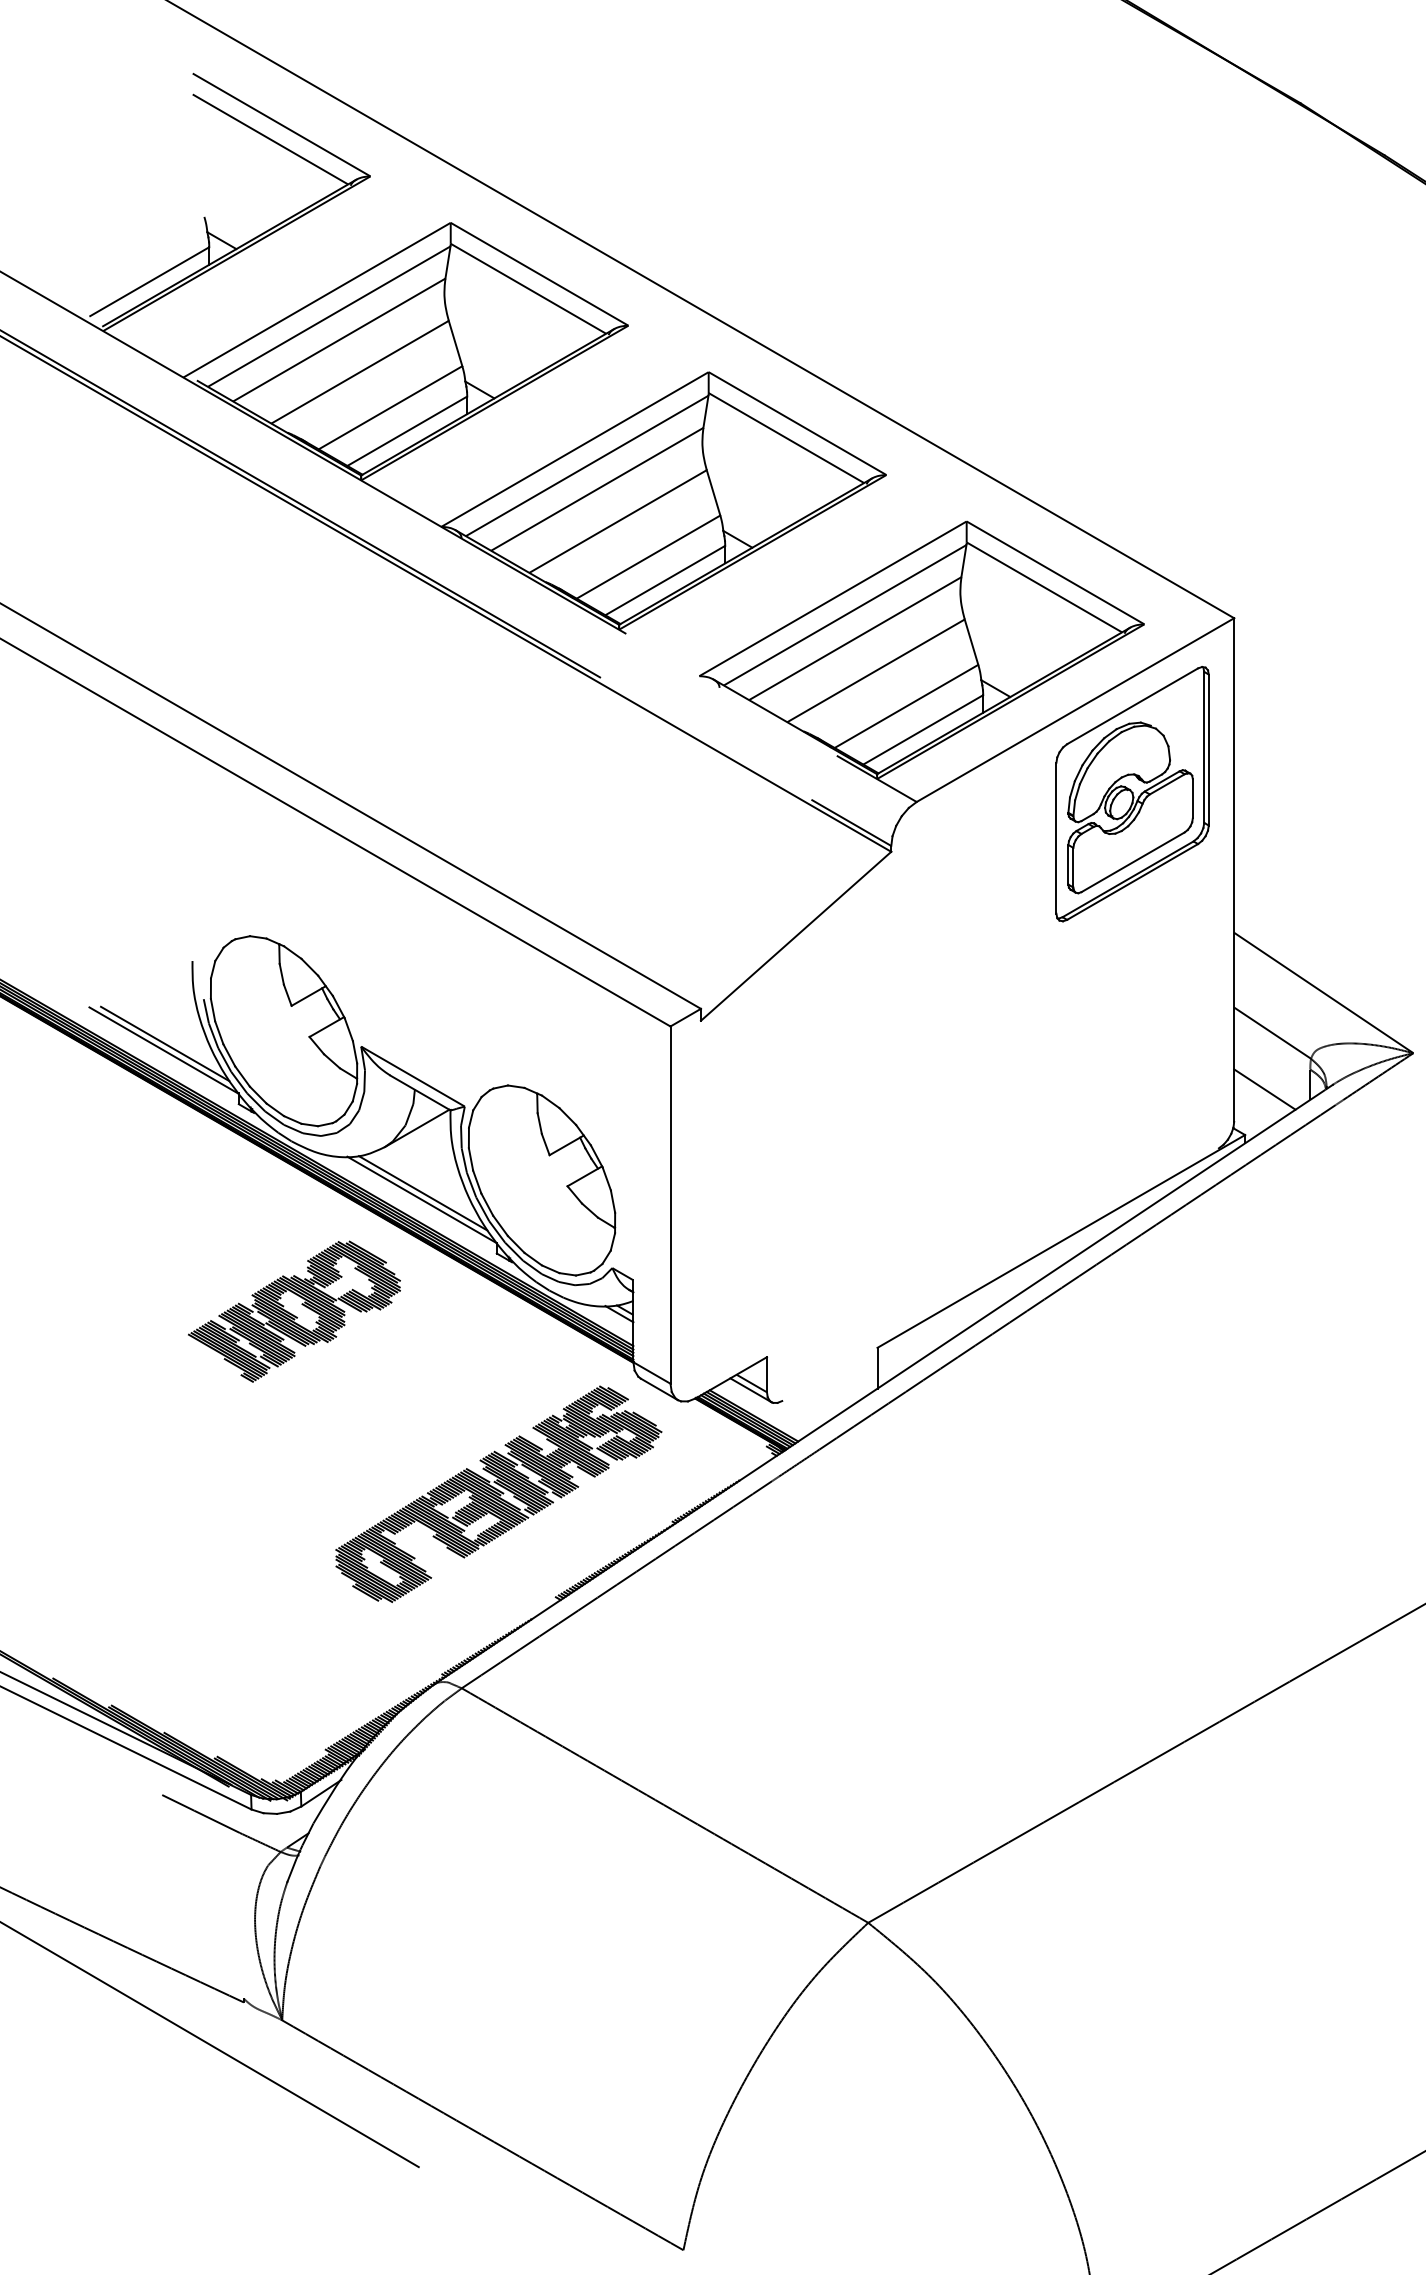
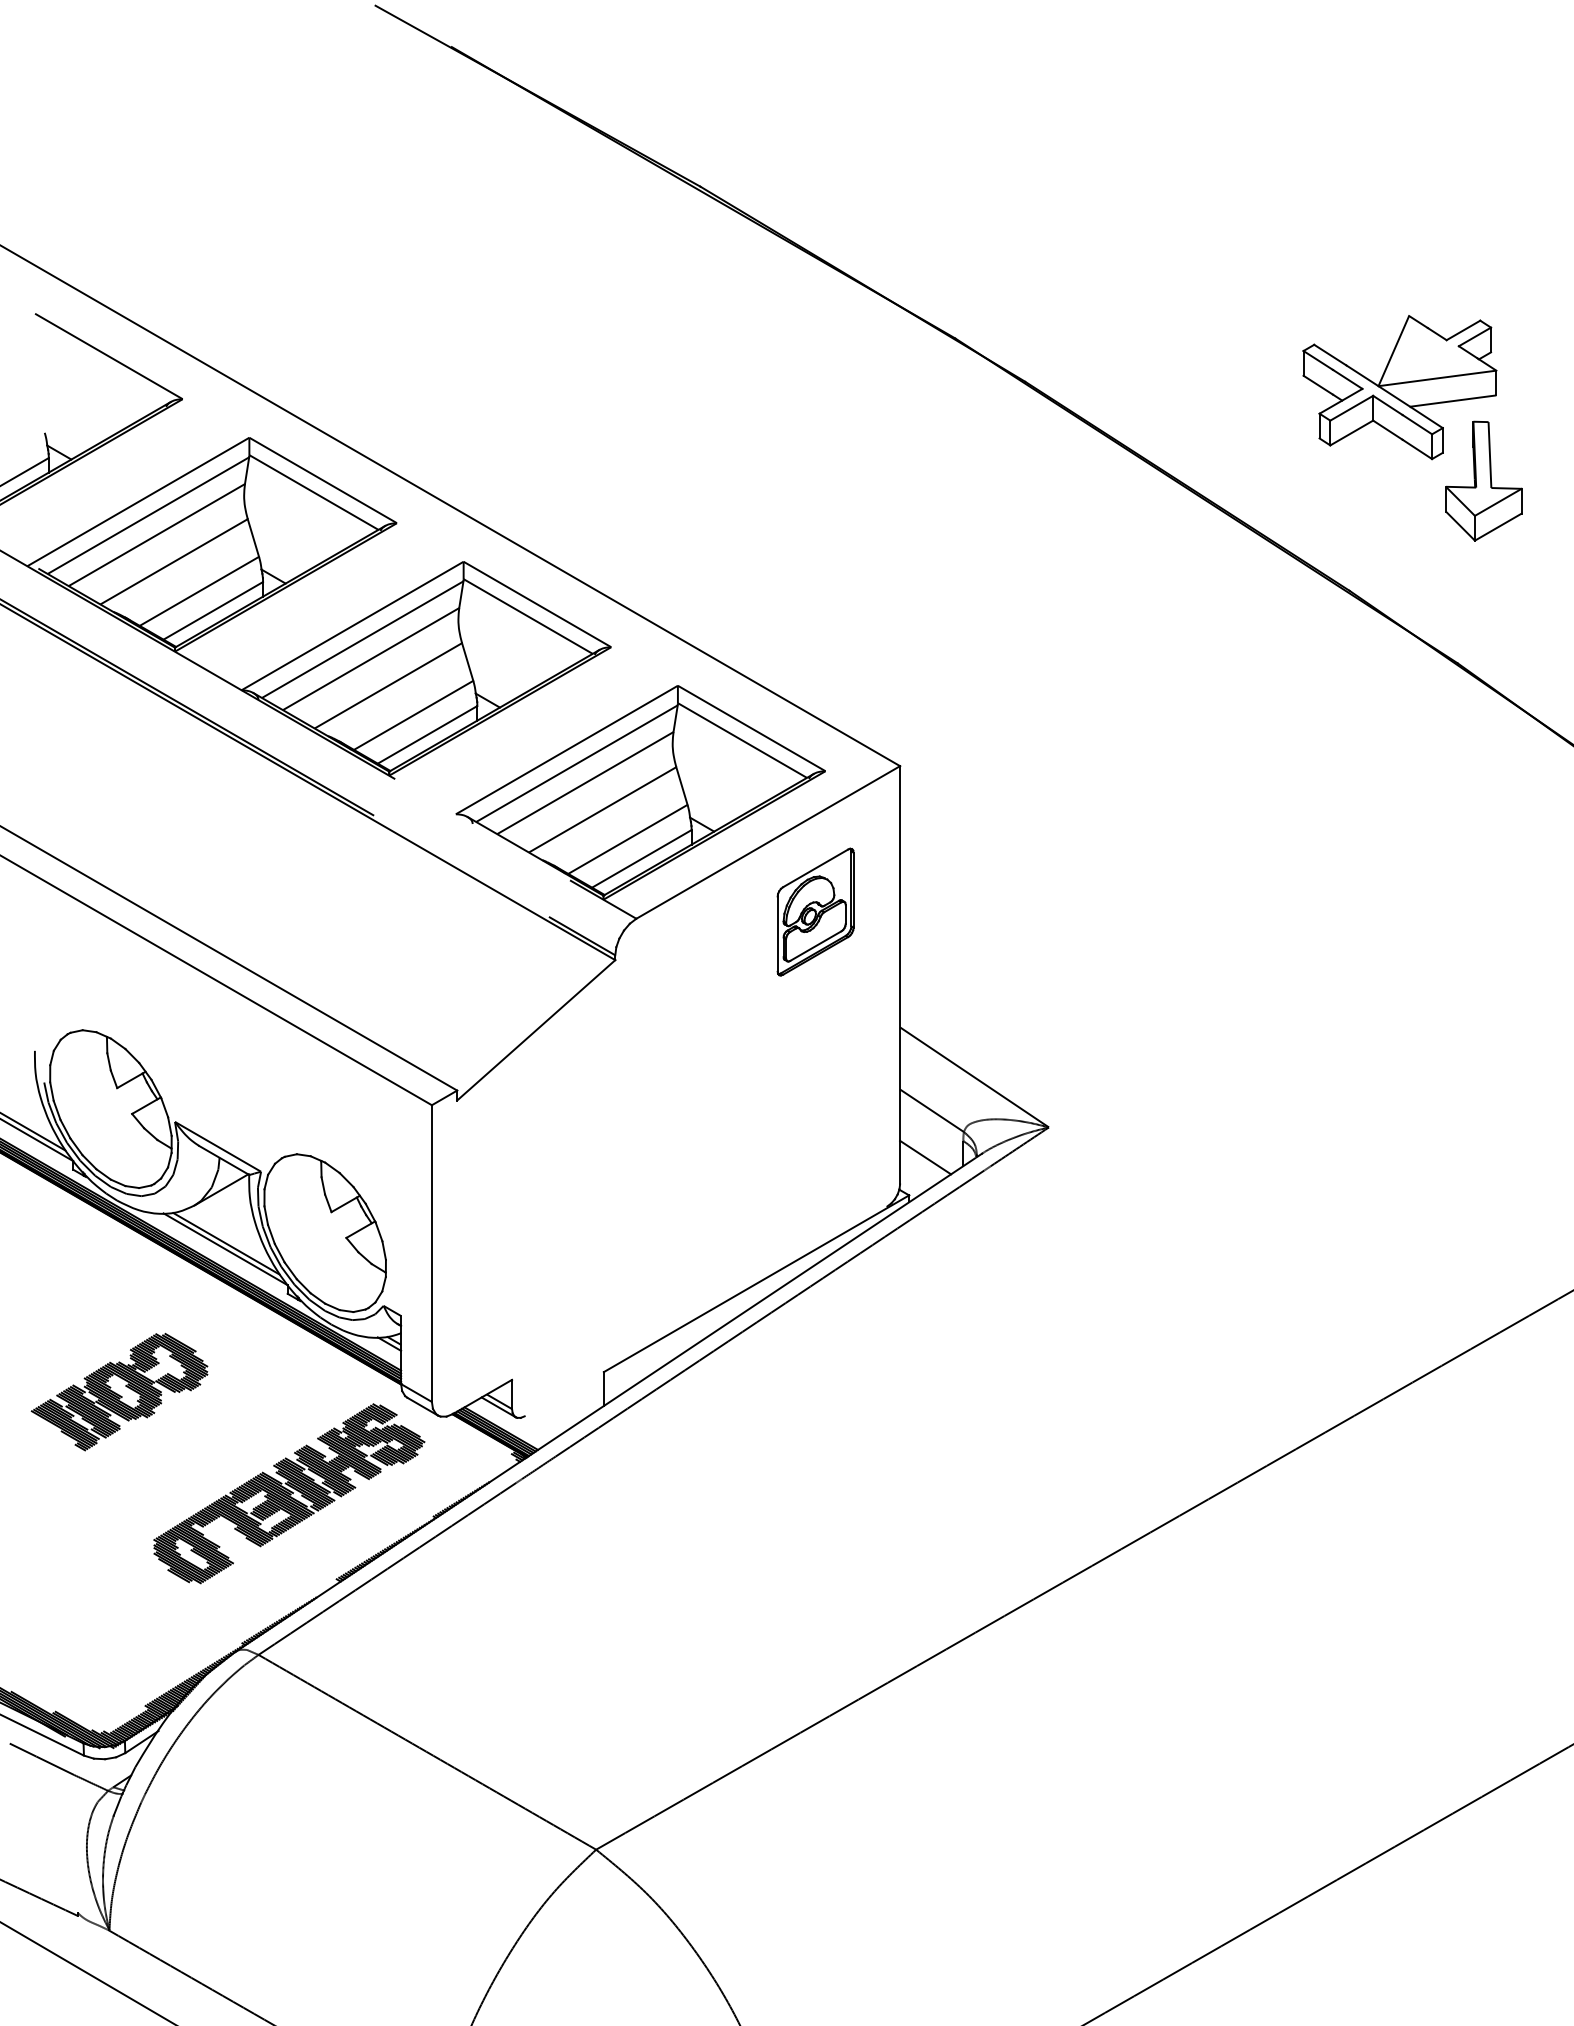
line: (270, 139) -> (99, 368), removed
part: (1132, 793) -> (815, 911), size x0.6
part: (294, 1310) -> (119, 1391), moved

